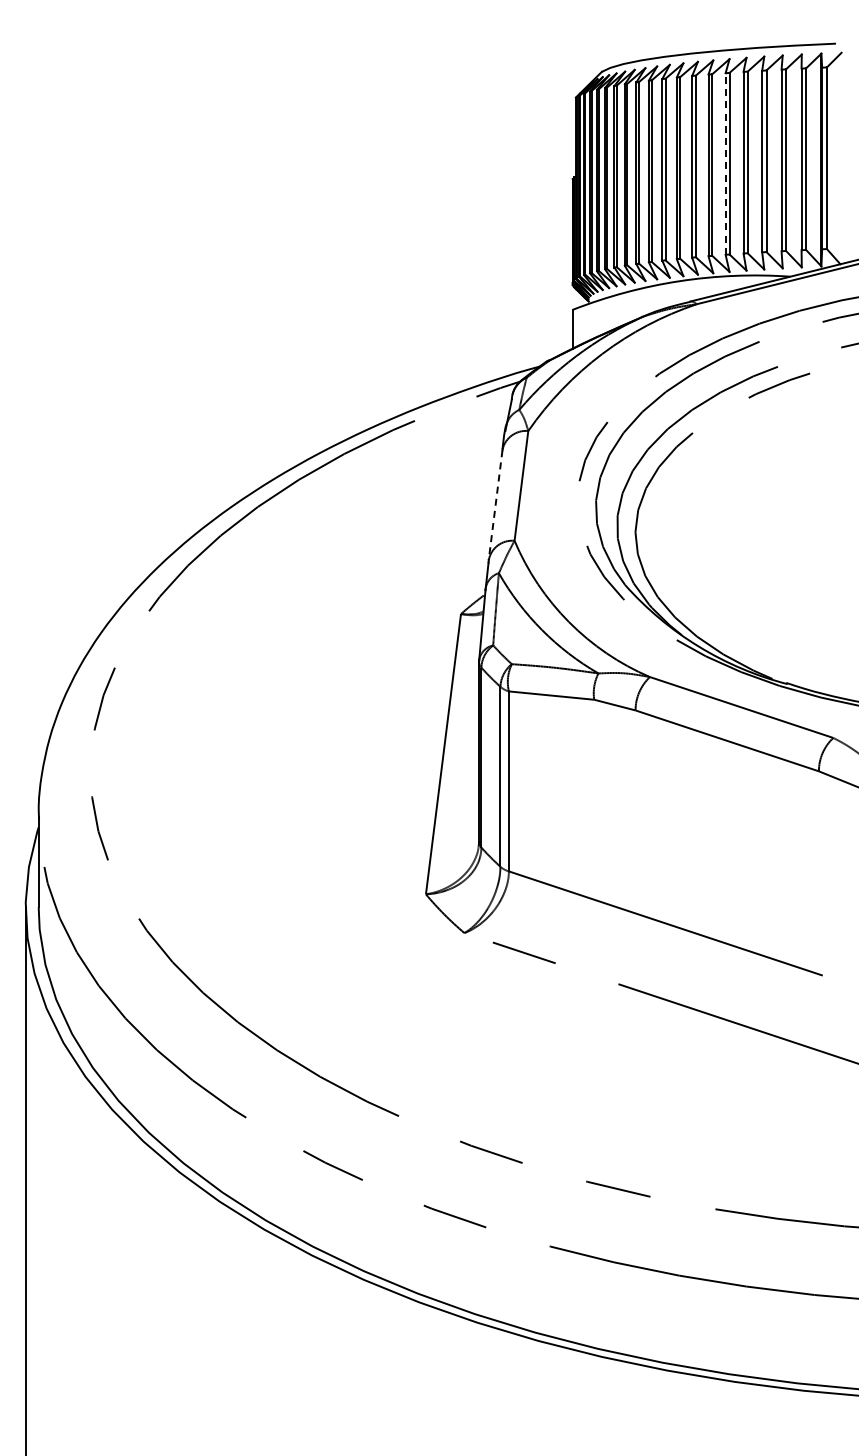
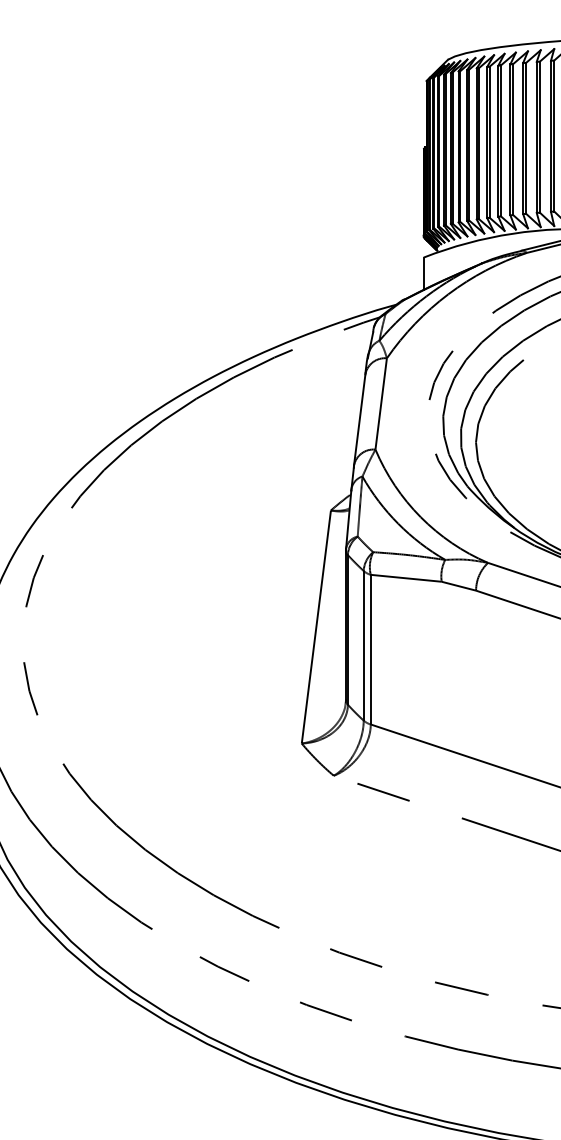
line: (725, 164) -> (550, 136), dashed -> solid
line: (495, 505) -> (359, 420), dashed -> solid

